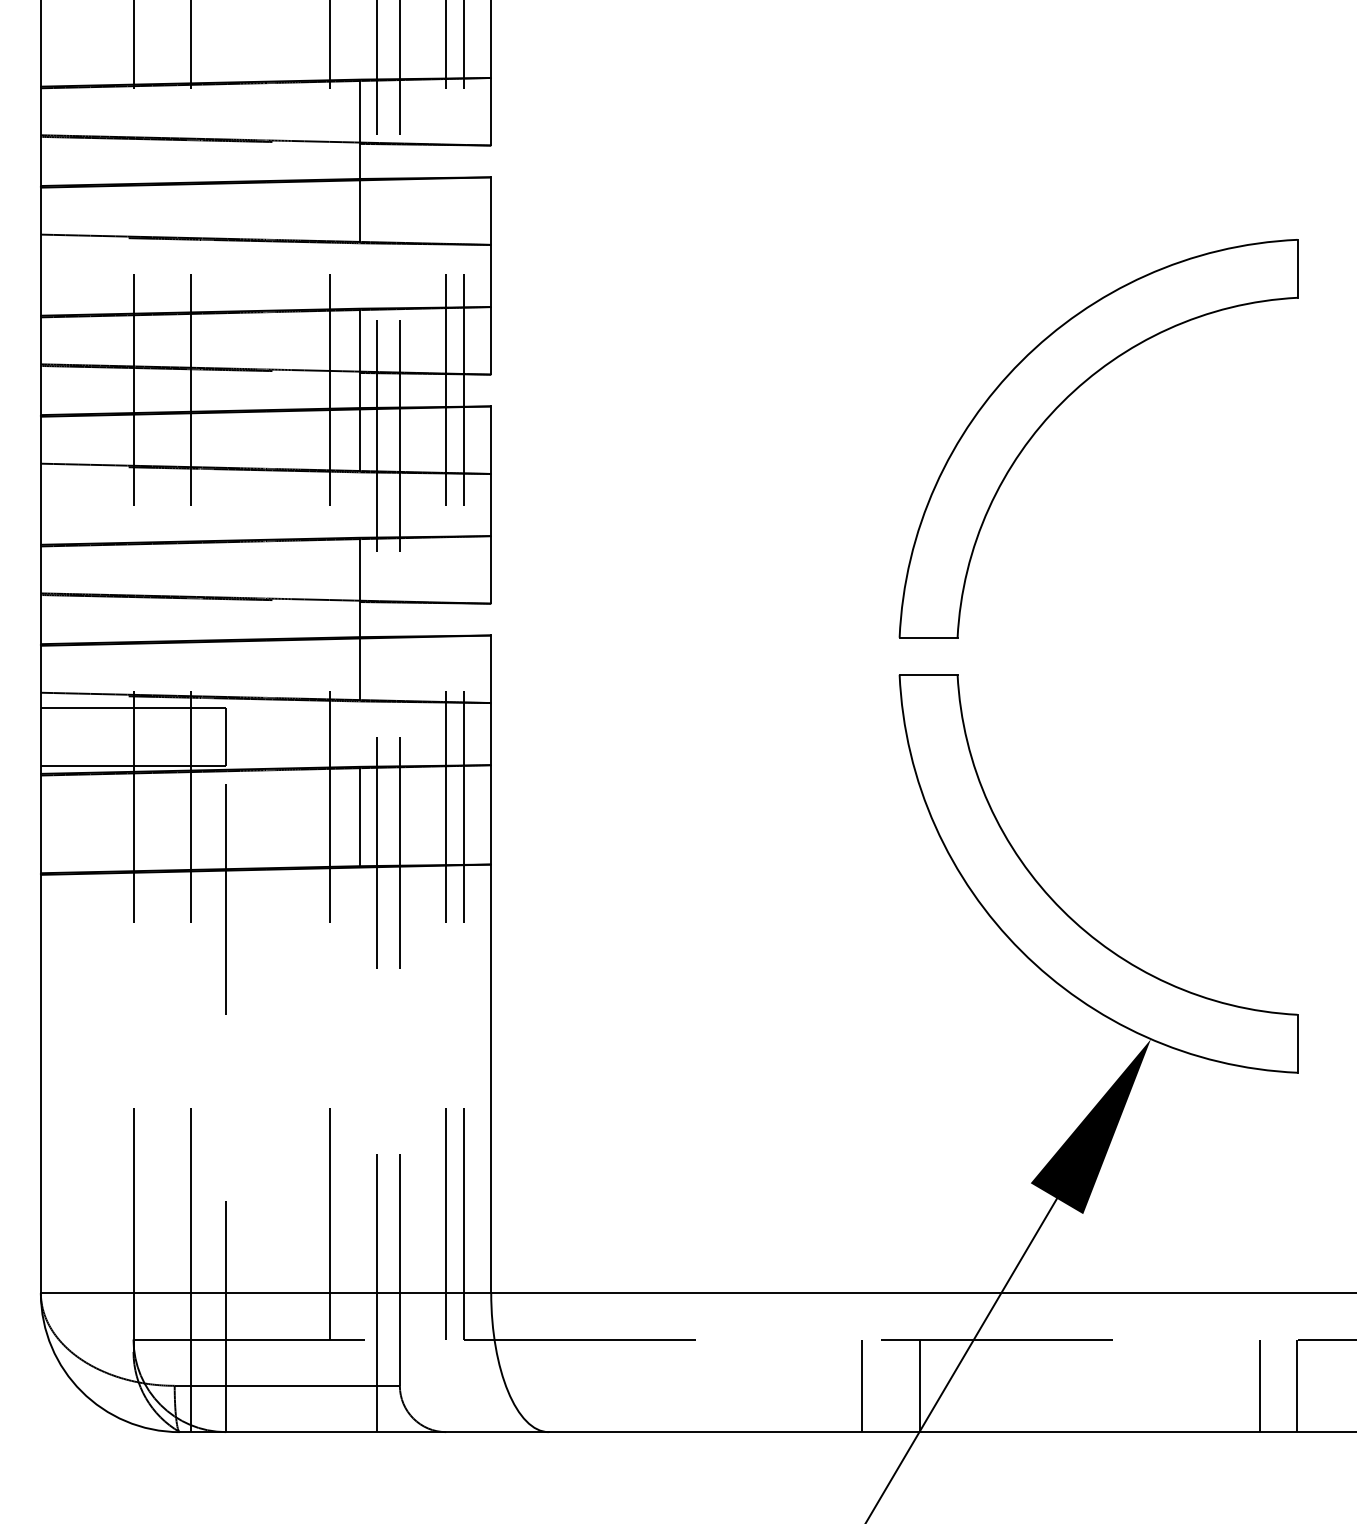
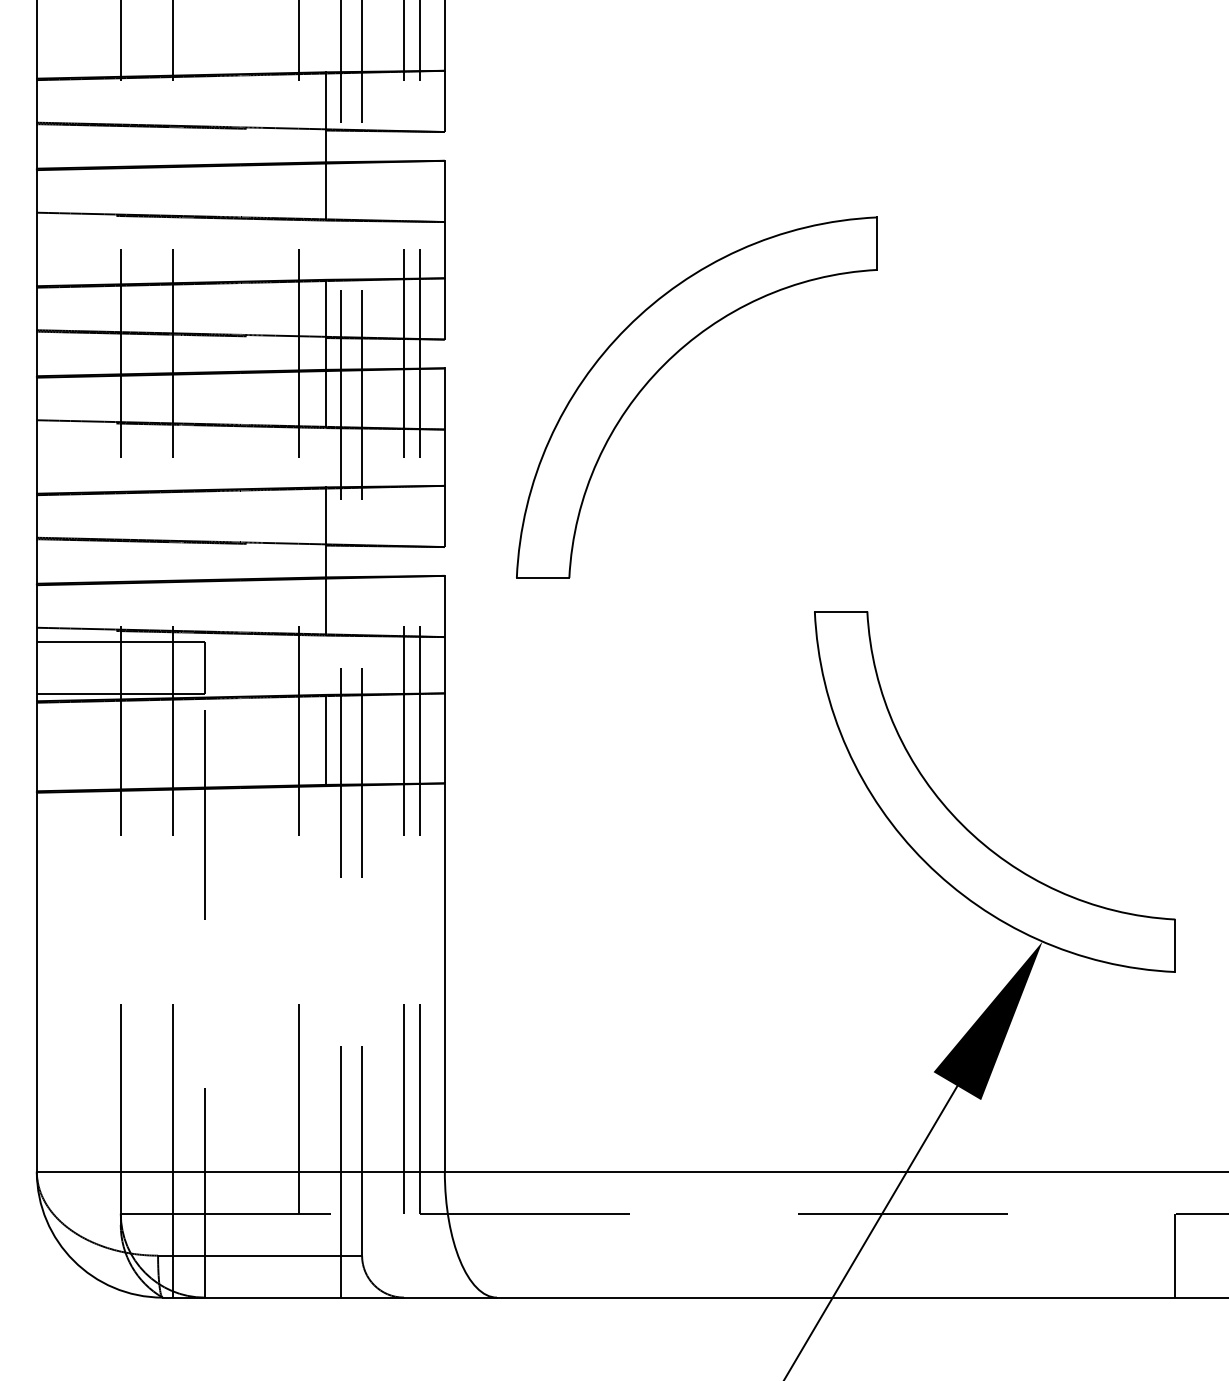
part: (1062, 403) -> (664, 365), moved
line: (861, 1385) -> (780, 1255), removed
line: (920, 1385) -> (833, 1255), removed
line: (1260, 1385) -> (1141, 1255), removed

